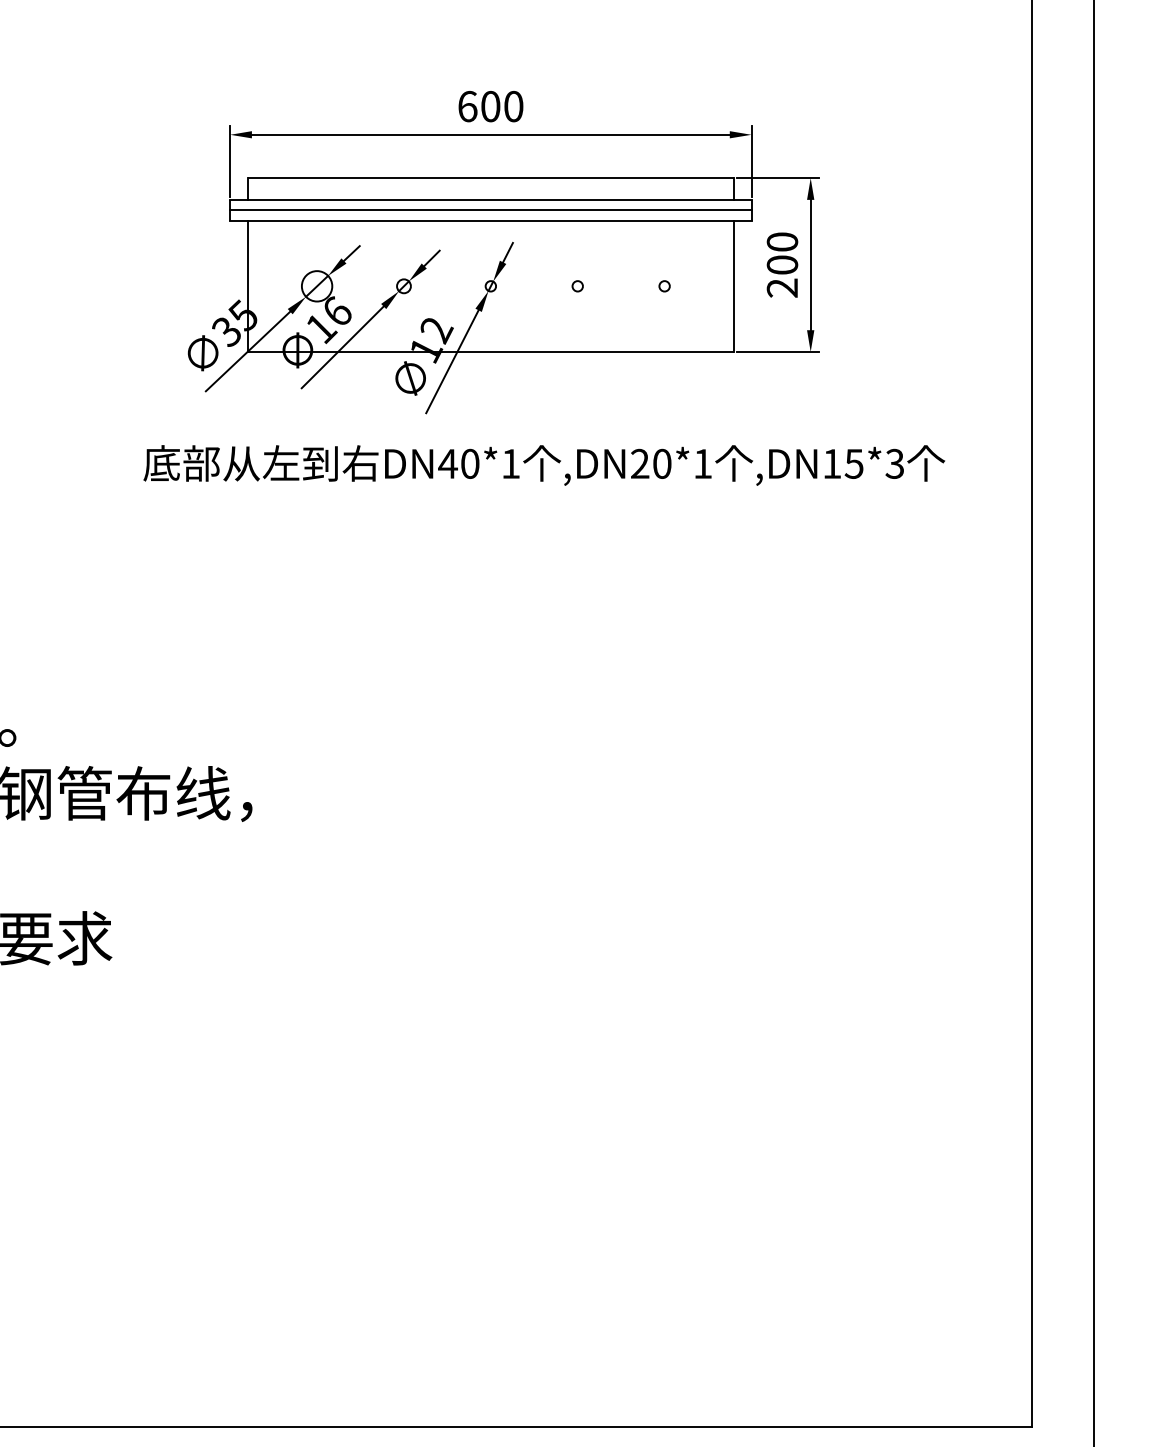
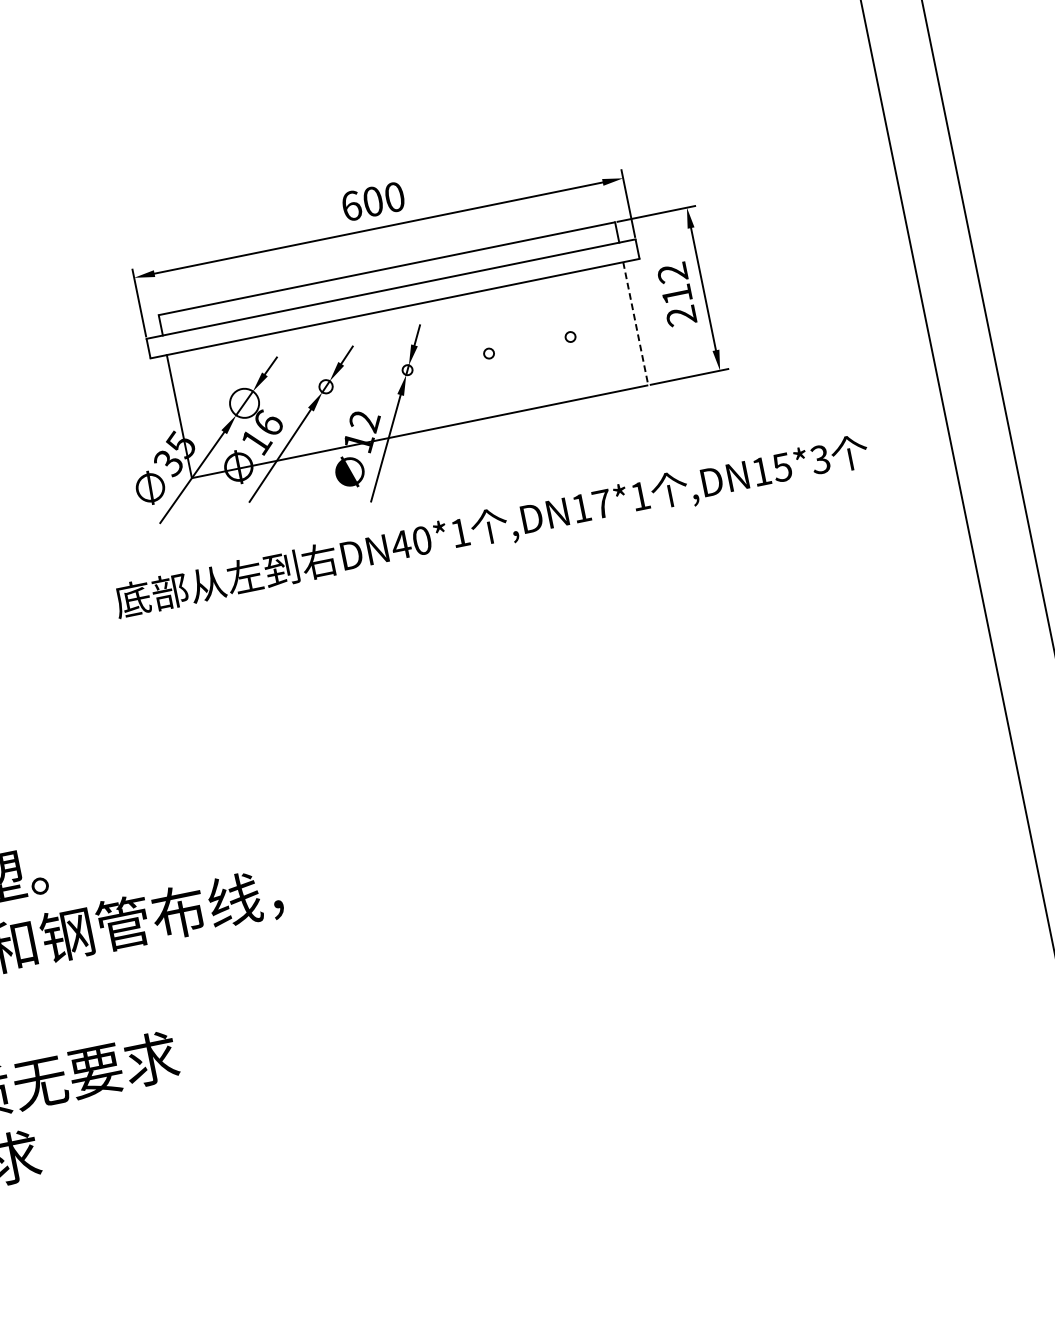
line: (490, 210) -> (392, 299), removed
text: (782, 253) -> (674, 283), 200 -> 212
line: (734, 286) -> (636, 323), solid -> dashed
text: (651, 463) -> (592, 505), ,DN20*1 -> ,DN17*1

